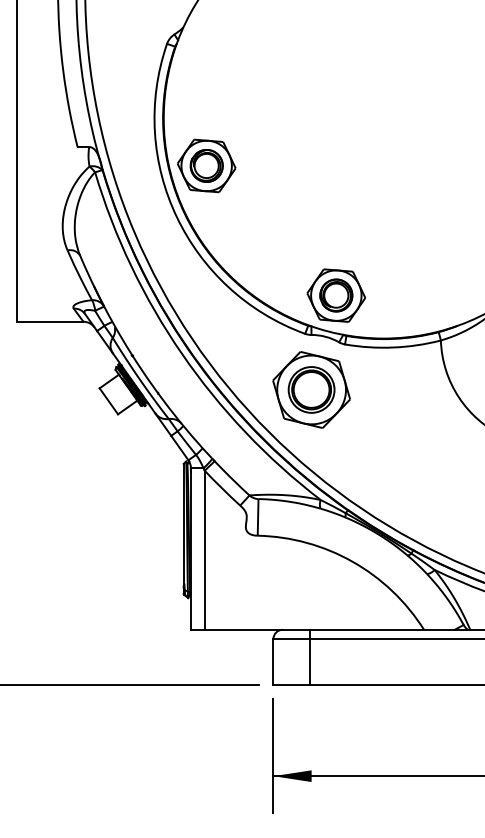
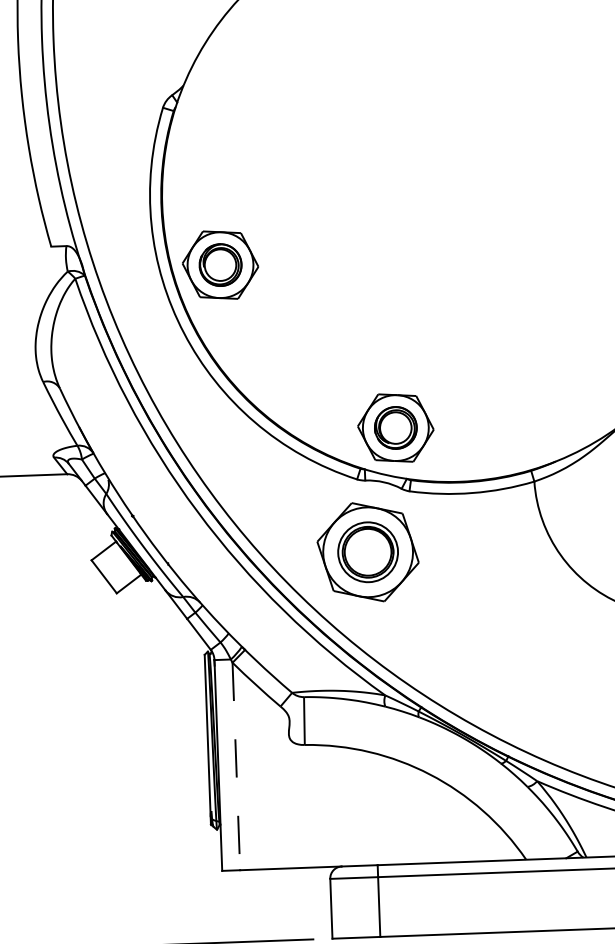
line: (204, 550) -> (236, 766), solid -> dashed

